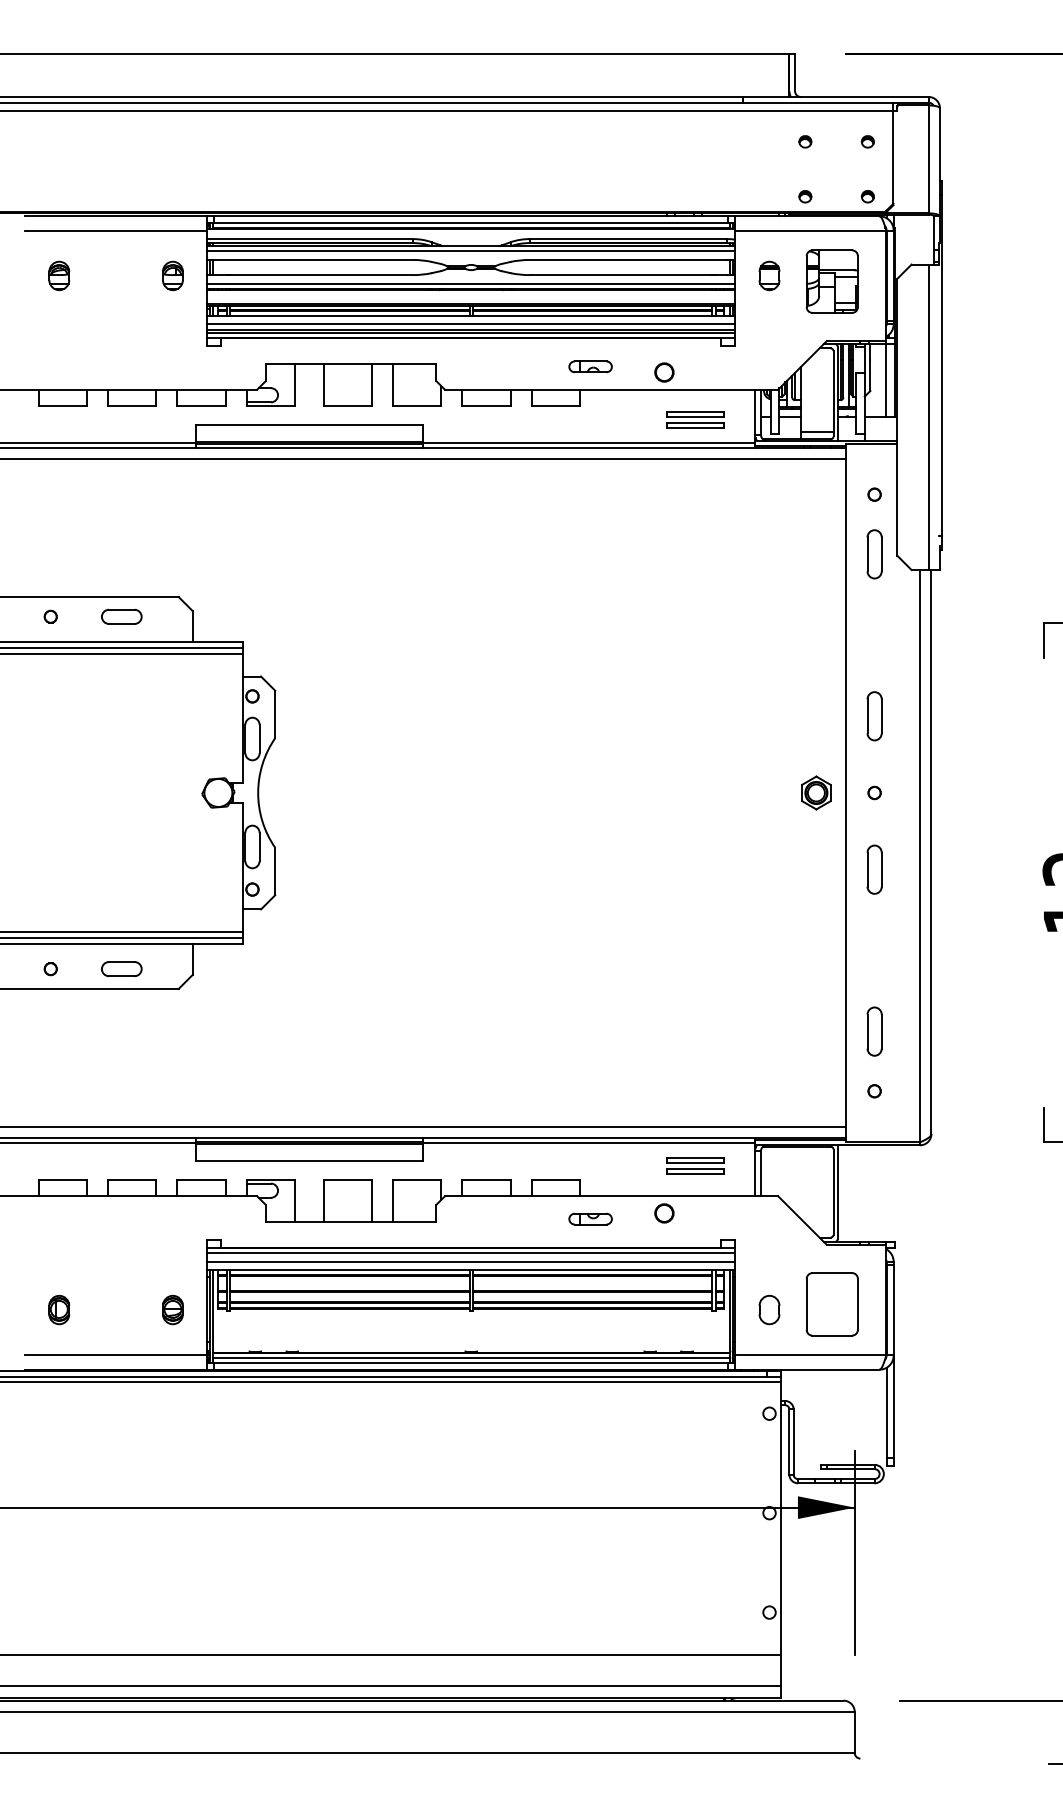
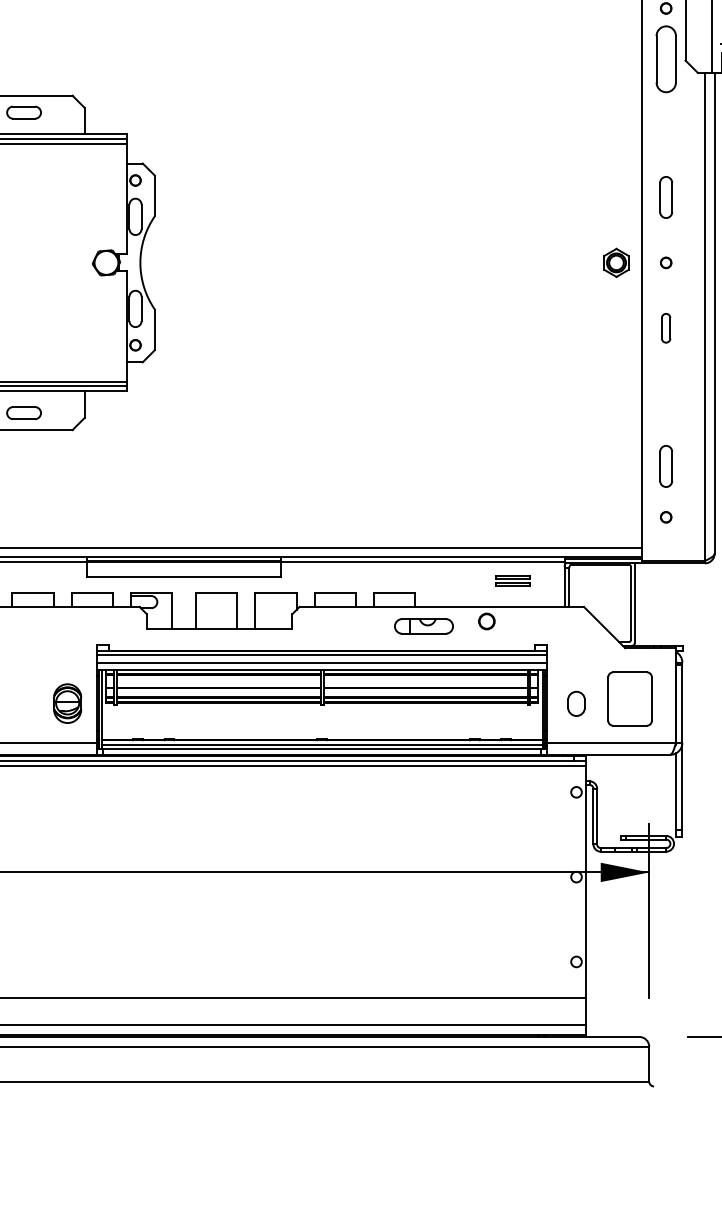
part: (874, 554) -> (666, 59), size x1.6
part: (874, 869) -> (666, 328), size x0.7
part: (695, 1165) -> (513, 580), size x0.7
part: (590, 1218) -> (423, 625), size x1.6
part: (172, 1310) -> (67, 704), size x1.6

